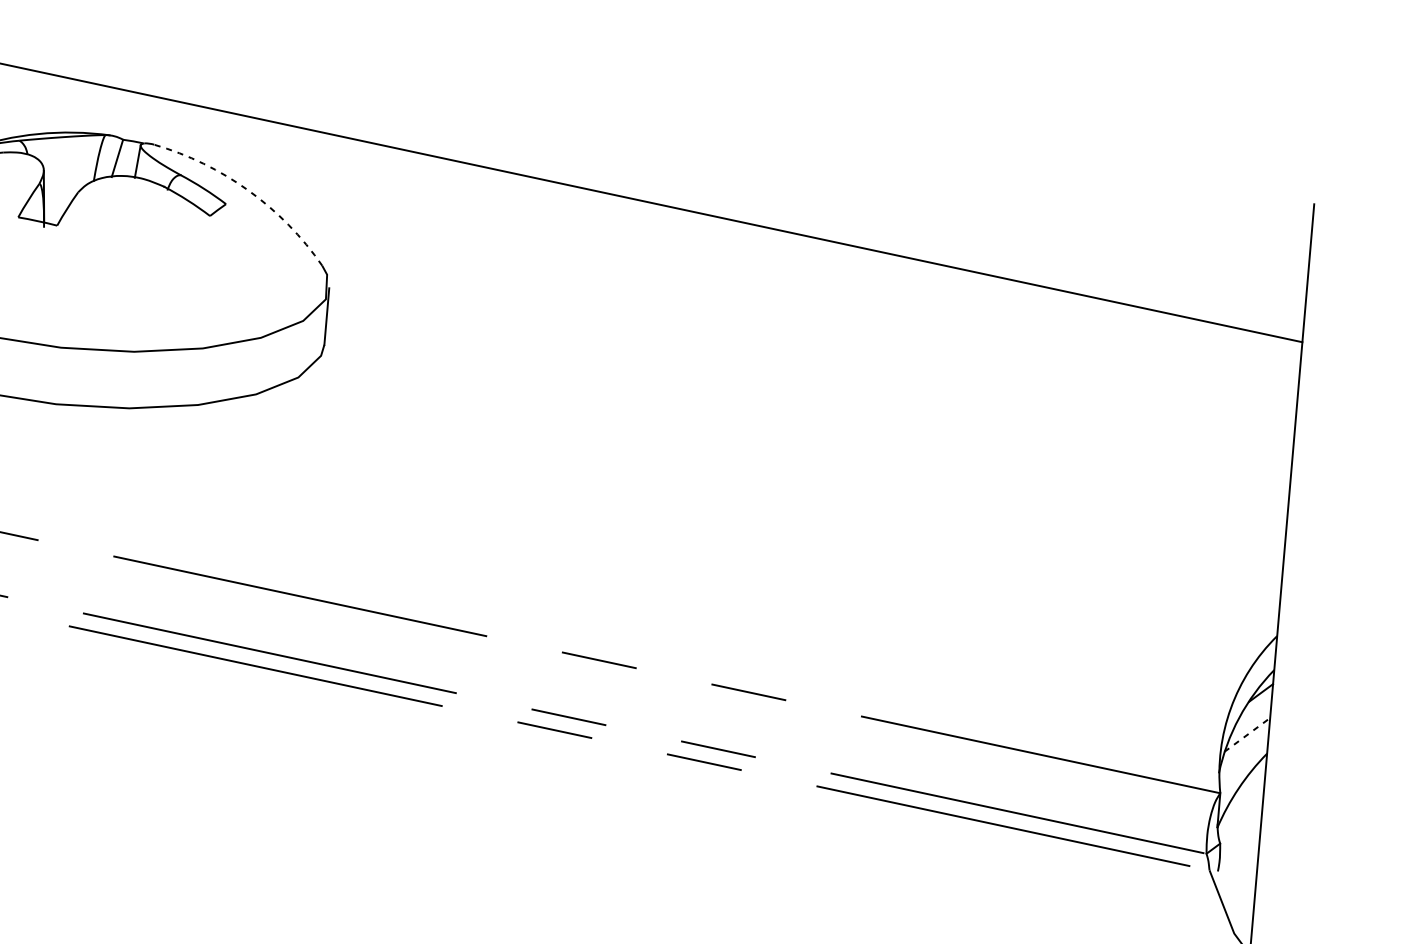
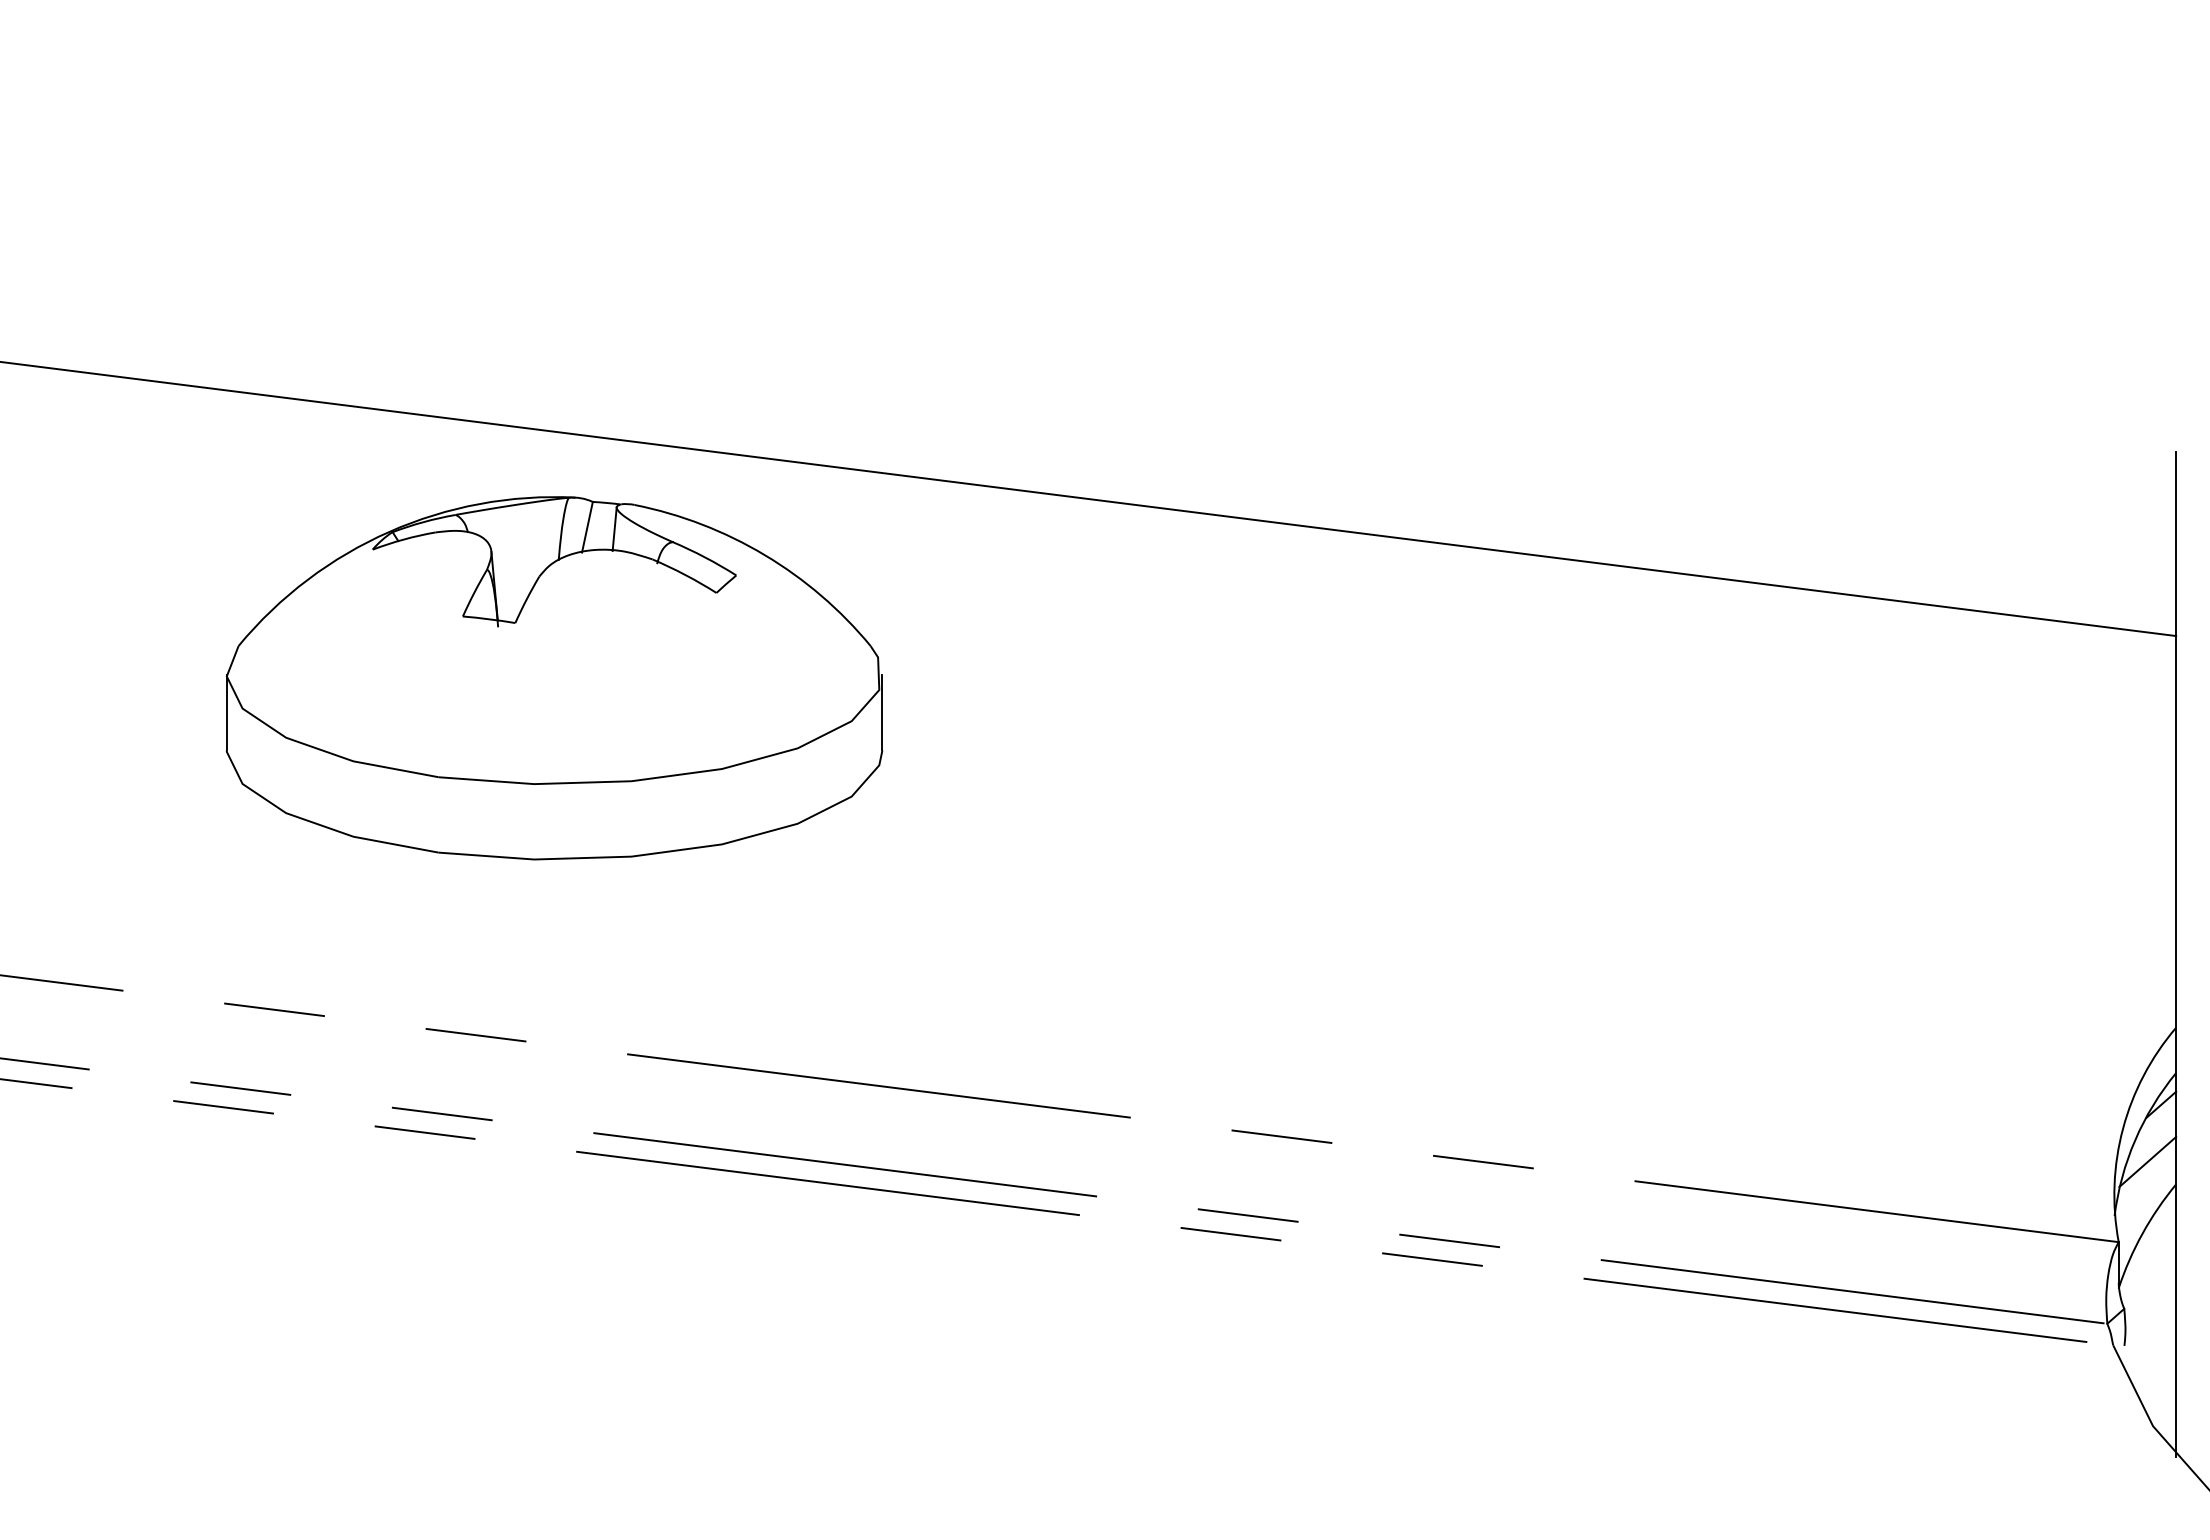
arc: (248, 191) -> (764, 555), dashed -> solid
line: (1247, 734) -> (2147, 1161), dashed -> solid

